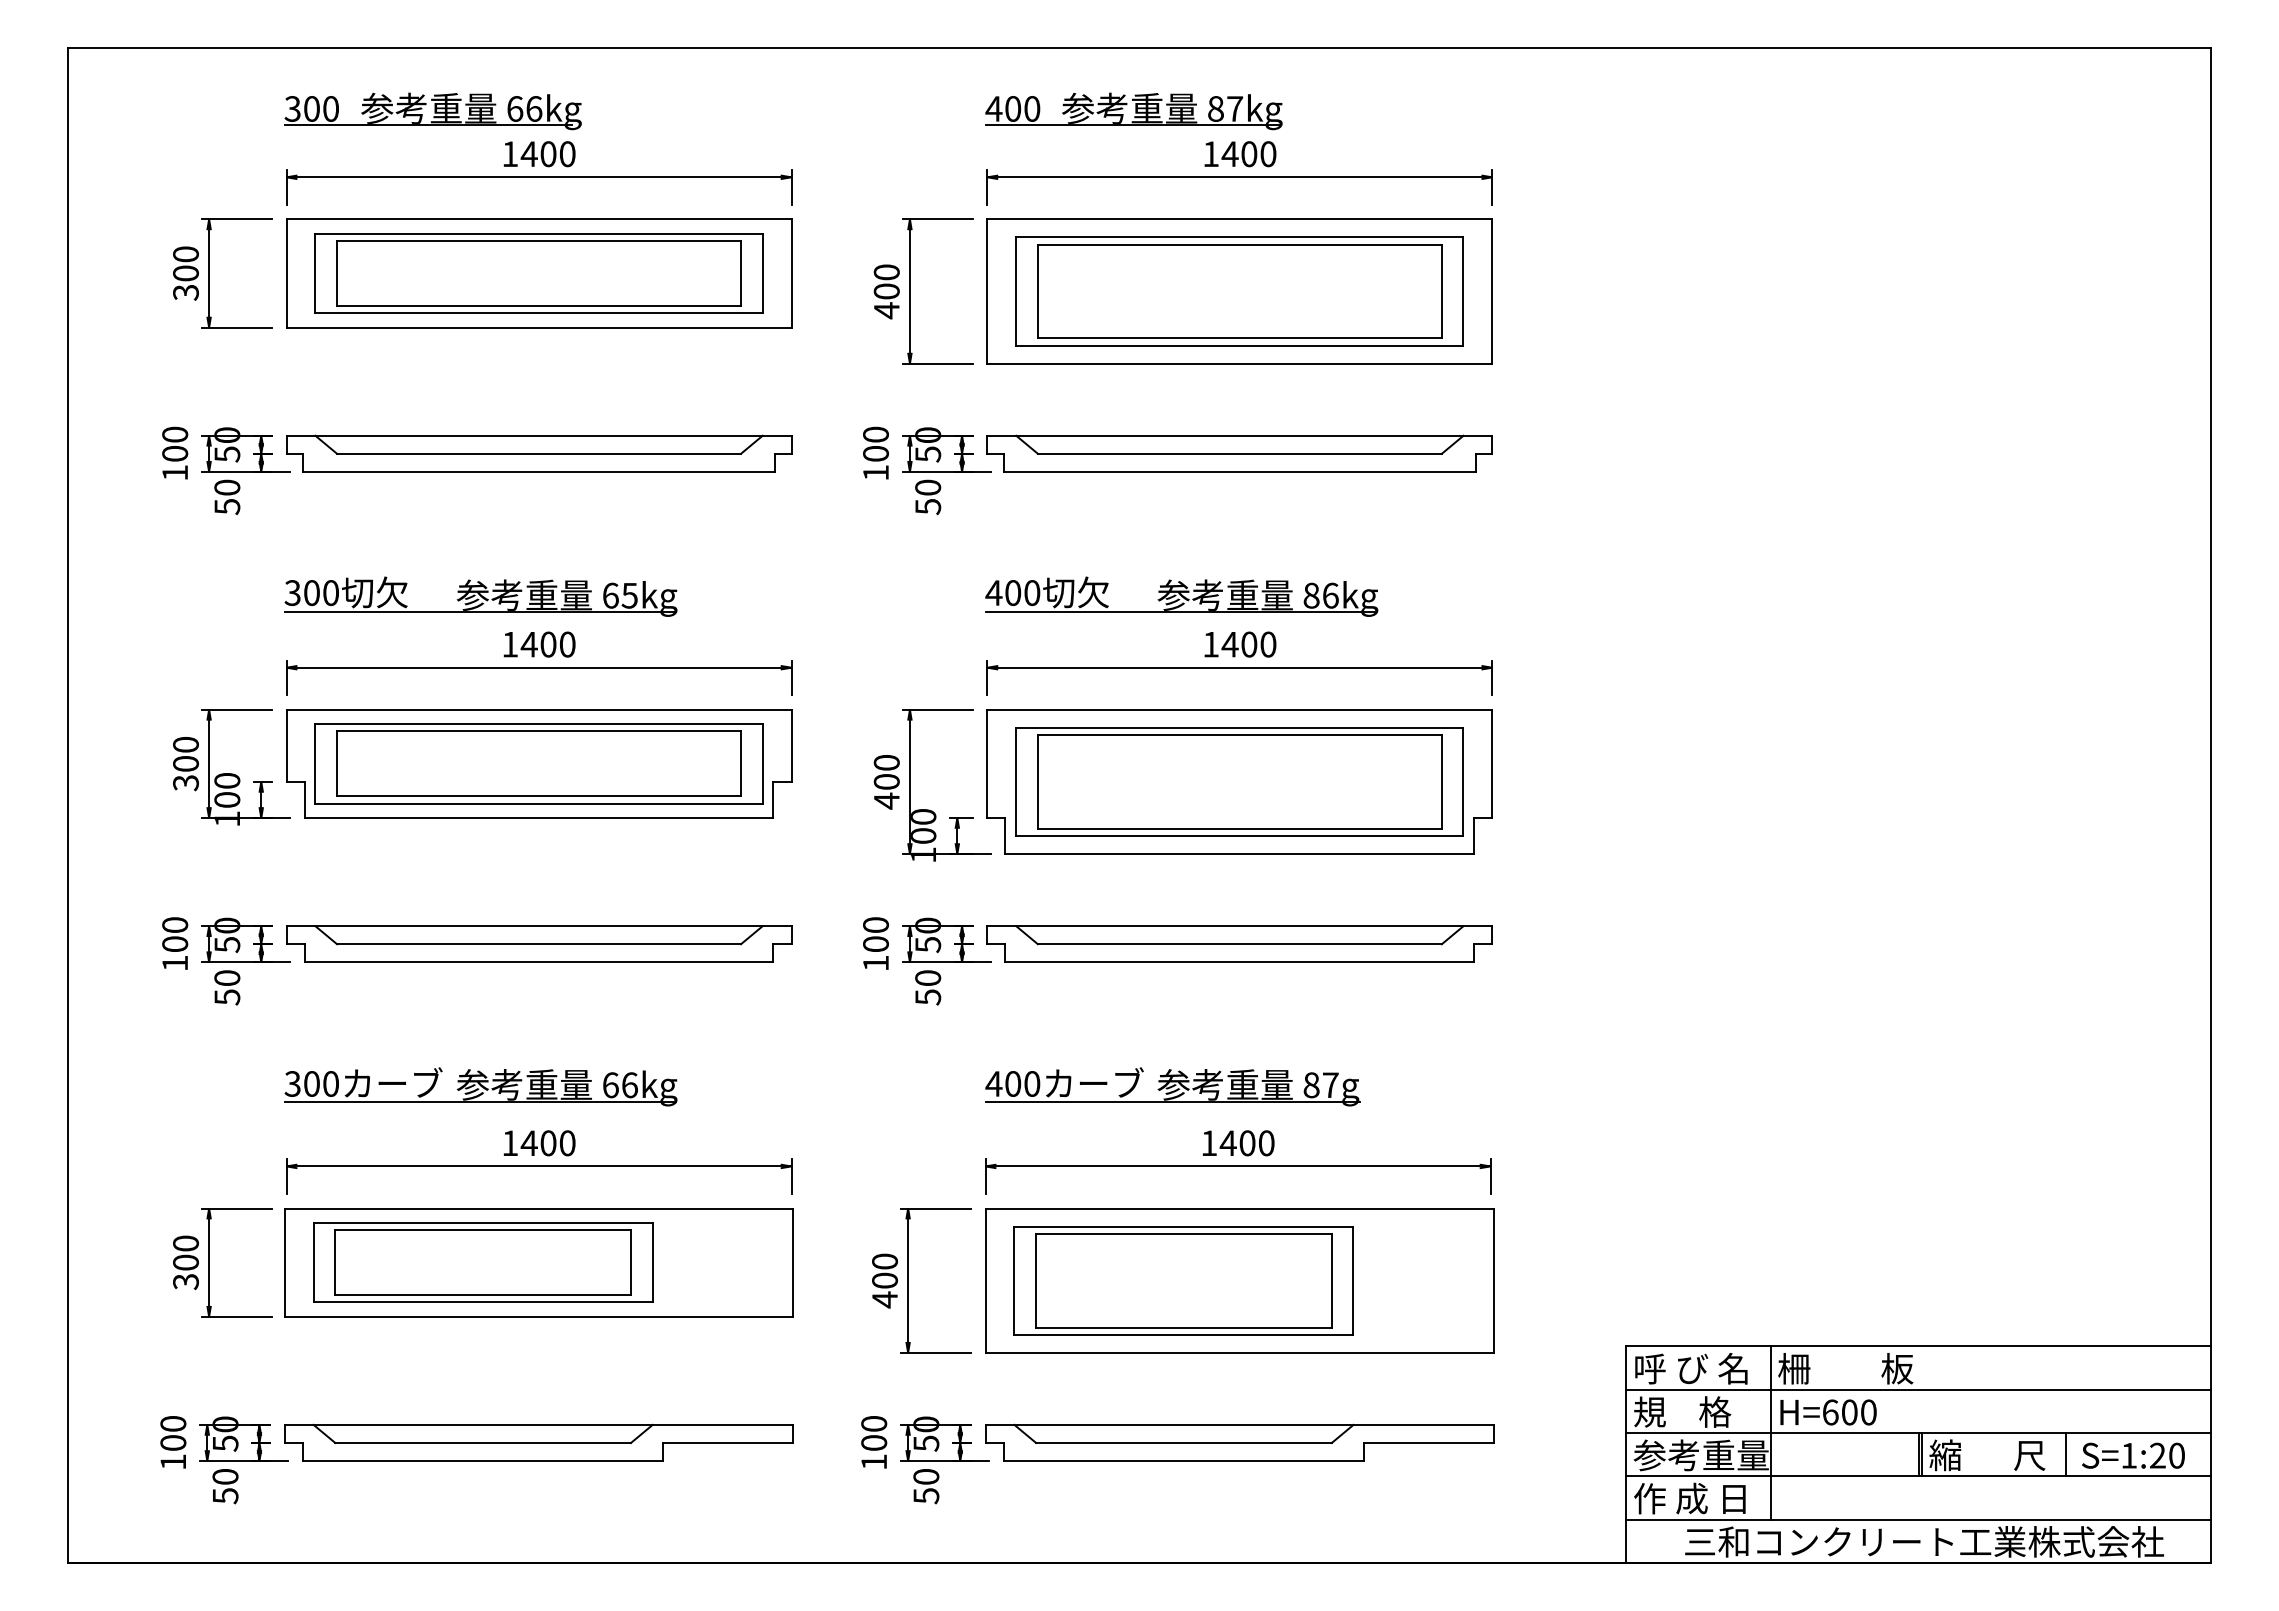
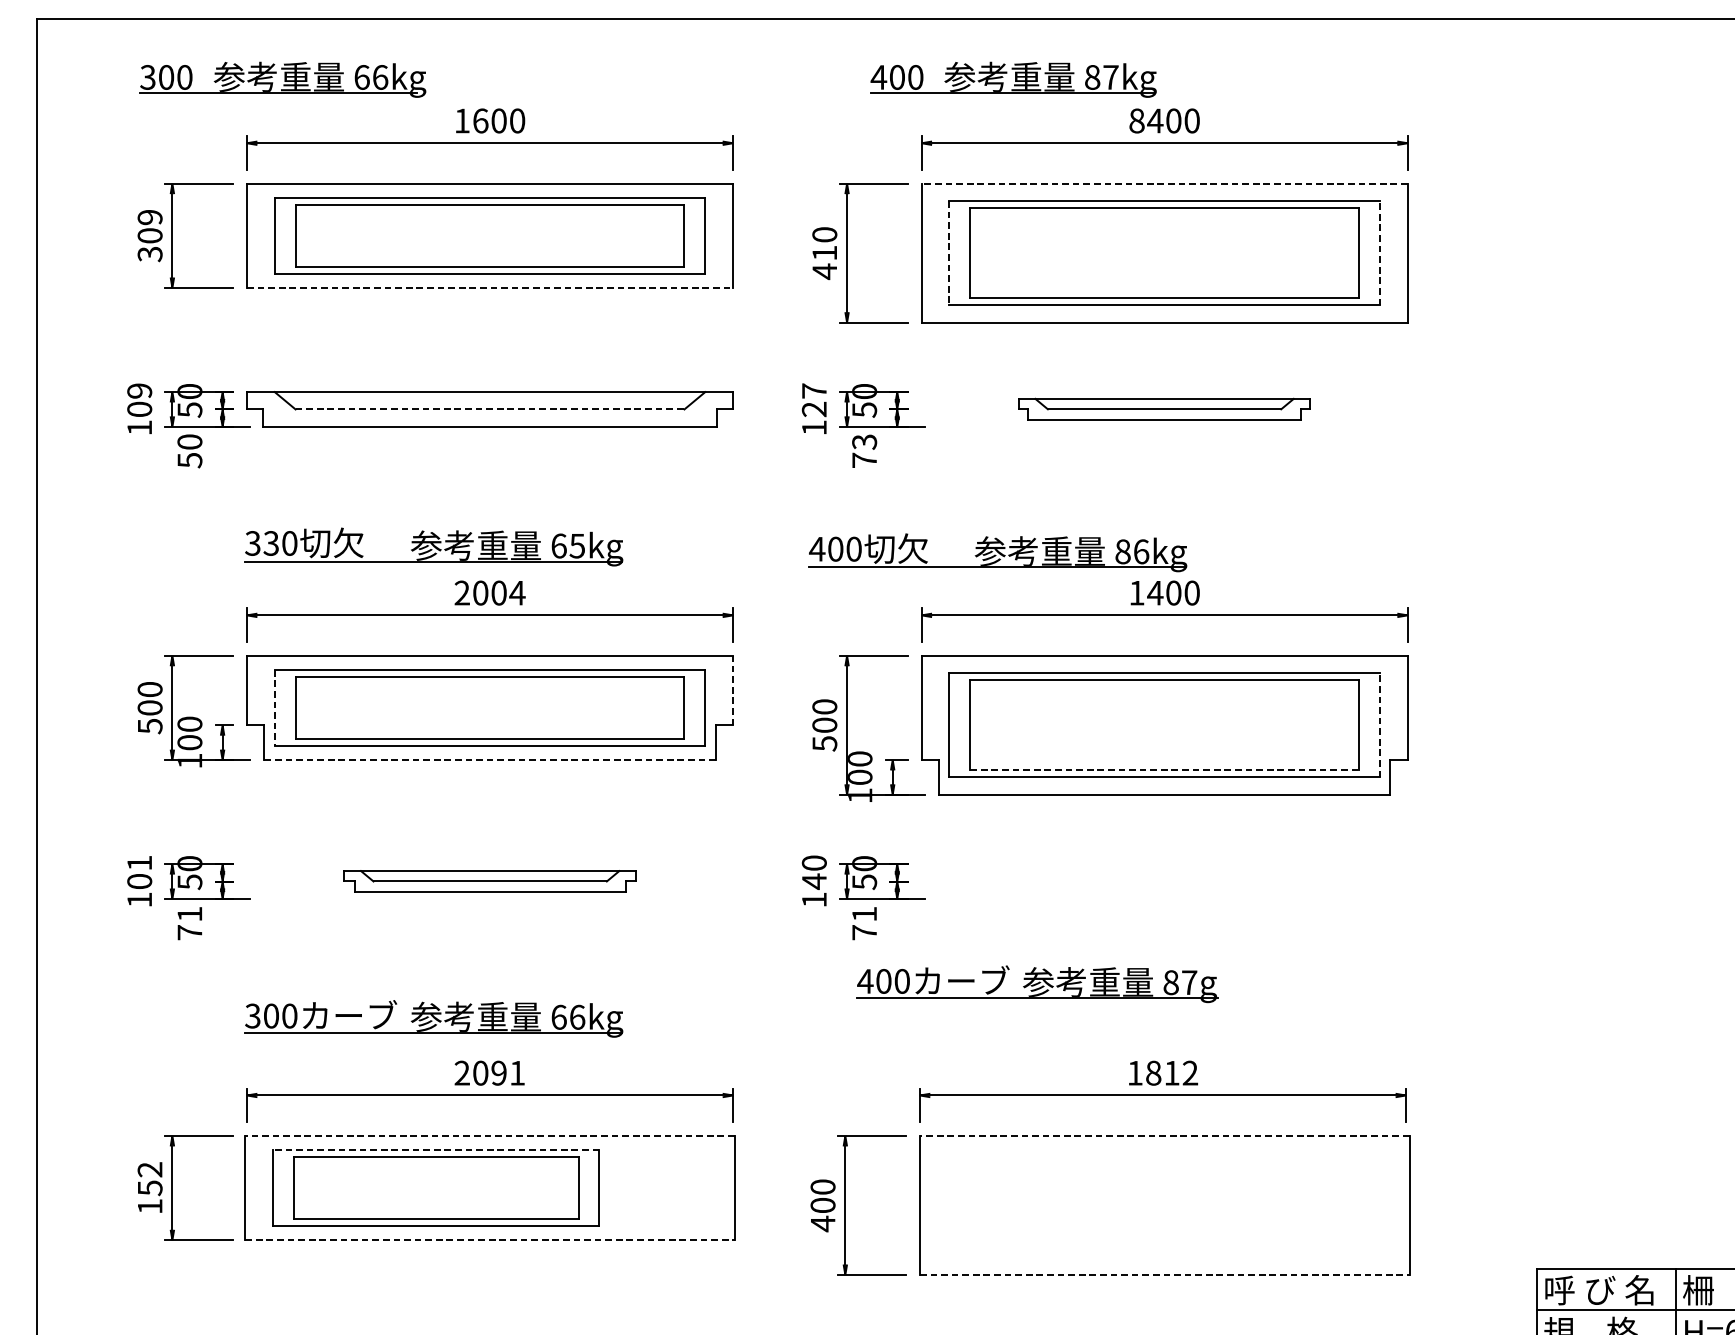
part: (432, 111) -> (282, 79), moved
part: (1133, 111) -> (1013, 79), moved
text: (528, 154) -> (479, 121), 1400 -> 1600
text: (1211, 154) -> (1137, 121), 1400 -> 8400
line: (1239, 219) -> (1164, 183), solid -> dashed
text: (185, 254) -> (149, 217), 300 -> 309
text: (886, 291) -> (824, 253), 400 -> 410
line: (1463, 291) -> (1379, 253), solid -> dashed
line: (1016, 292) -> (949, 254), solid -> dashed
line: (539, 327) -> (490, 287), solid -> dashed
text: (175, 434) -> (140, 390), 100 -> 109
text: (875, 443) -> (813, 399), 100 -> 127
line: (539, 453) -> (490, 409), solid -> dashed
part: (1239, 453) -> (1164, 409), size x0.6
text: (928, 497) -> (864, 451), 50 -> 73
text: (311, 592) -> (270, 542), 300 -> 330
part: (1181, 596) -> (997, 552), moved
text: (539, 644) -> (490, 593), 1400 -> 2004
line: (791, 745) -> (733, 690), solid -> dashed
line: (315, 763) -> (274, 707), solid -> dashed
line: (1463, 781) -> (1379, 724), solid -> dashed
text: (185, 782) -> (149, 725), 300 -> 500
text: (886, 800) -> (824, 743), 400 -> 500
line: (539, 818) -> (490, 760), solid -> dashed
line: (1239, 828) -> (1164, 770), solid -> dashed
text: (175, 924) -> (140, 862), 100 -> 101
part: (539, 943) -> (490, 880), size x0.6
text: (875, 943) -> (813, 880), 100 -> 140
part: (1239, 943) -> (1164, 880), removed
text: (227, 987) -> (190, 923), 50 -> 71
text: (928, 987) -> (864, 923), 50 -> 71
part: (1172, 1086) -> (1037, 983), moved
text: (538, 1143) -> (489, 1073), 1400 -> 2091
text: (1246, 1143) -> (1171, 1073), 1400 -> 1812
line: (538, 1208) -> (489, 1135), solid -> dashed
line: (1239, 1208) -> (1164, 1135), solid -> dashed
line: (483, 1222) -> (436, 1149), solid -> dashed
text: (185, 1262) -> (149, 1187), 300 -> 152
part: (1183, 1280) -> (1110, 1205), removed
line: (539, 1316) -> (490, 1239), solid -> dashed
line: (1240, 1352) -> (1165, 1274), solid -> dashed

